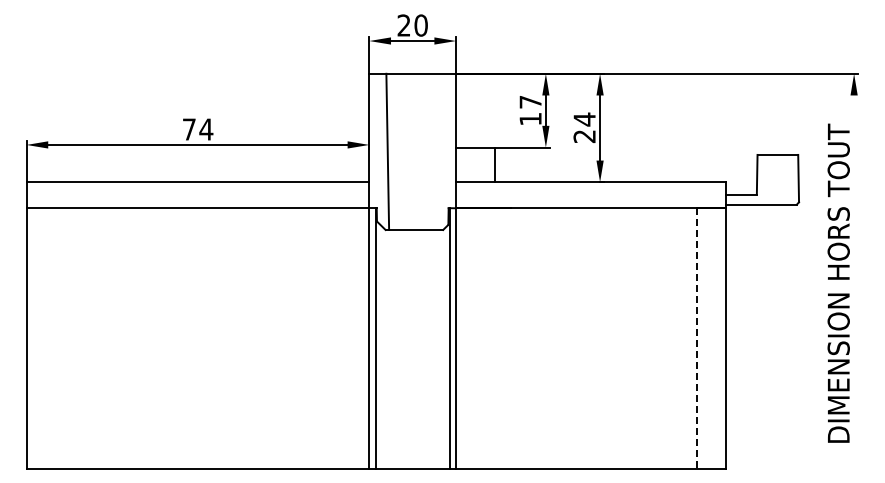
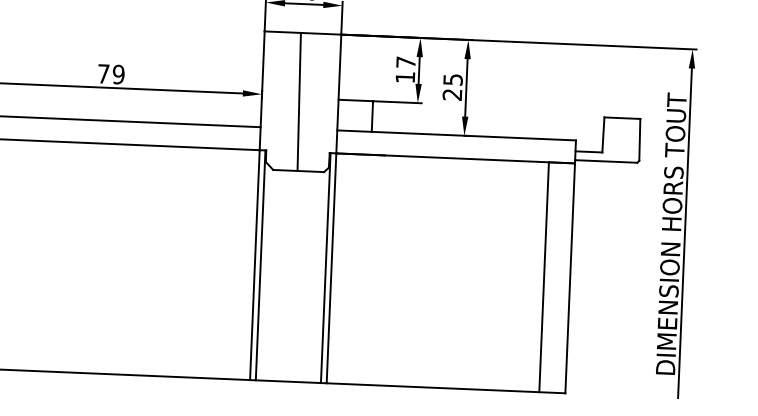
text: (584, 119) -> (452, 79), 24 -> 25
text: (206, 129) -> (118, 74), 74 -> 79
line: (387, 151) -> (299, 101), moved
line: (854, 281) -> (685, 232), added
line: (696, 338) -> (543, 277), dashed -> solid

